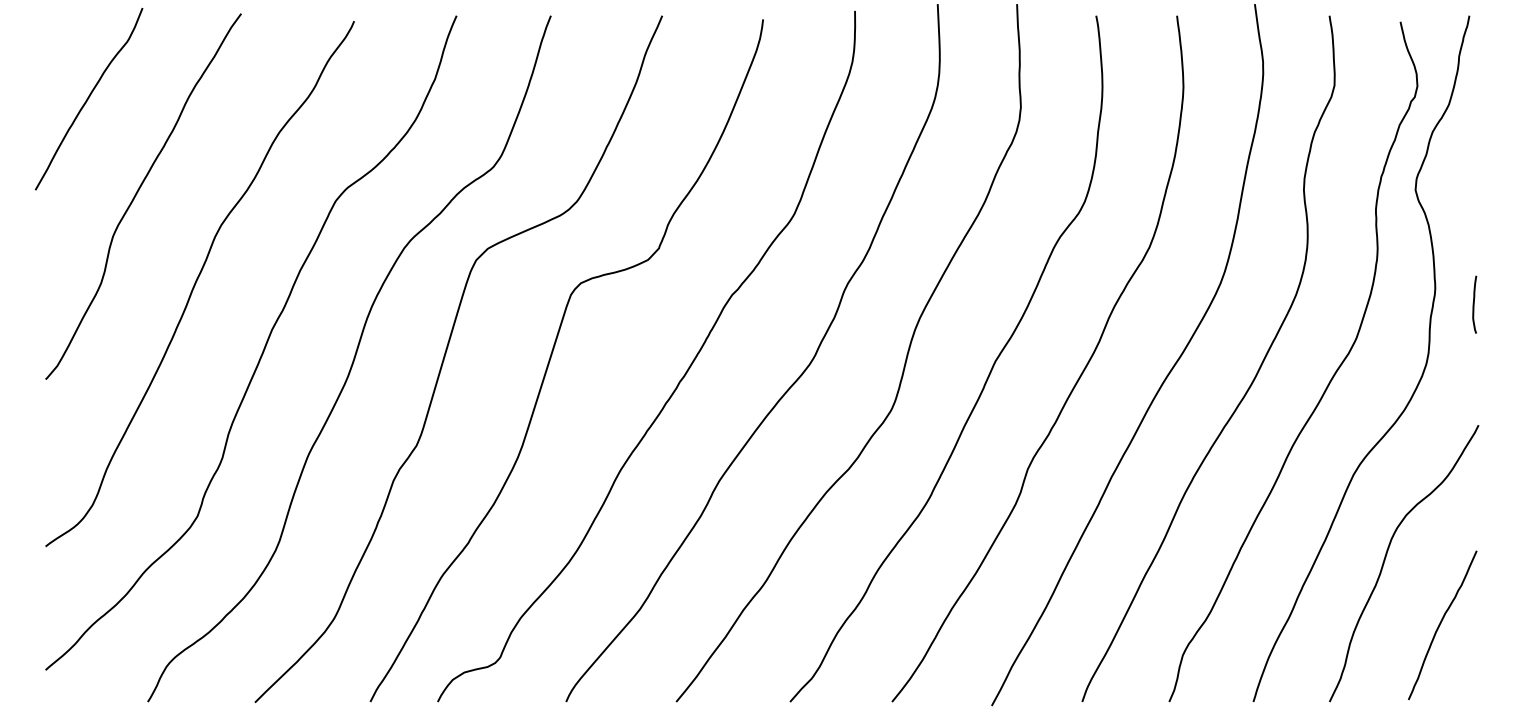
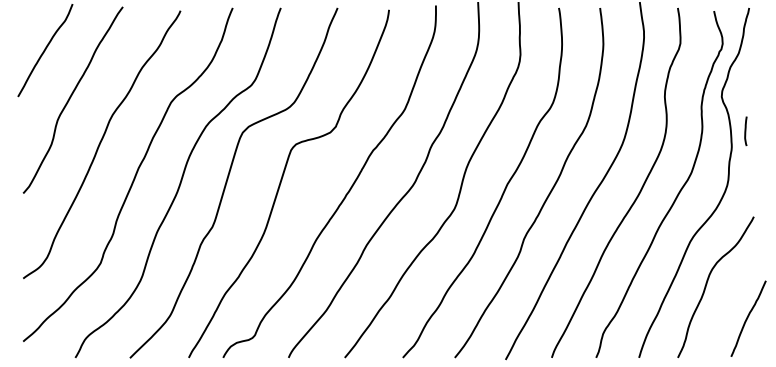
line: (1473, 305) -> (745, 131), moved
curve: (1442, 624) -> (748, 318), moved

